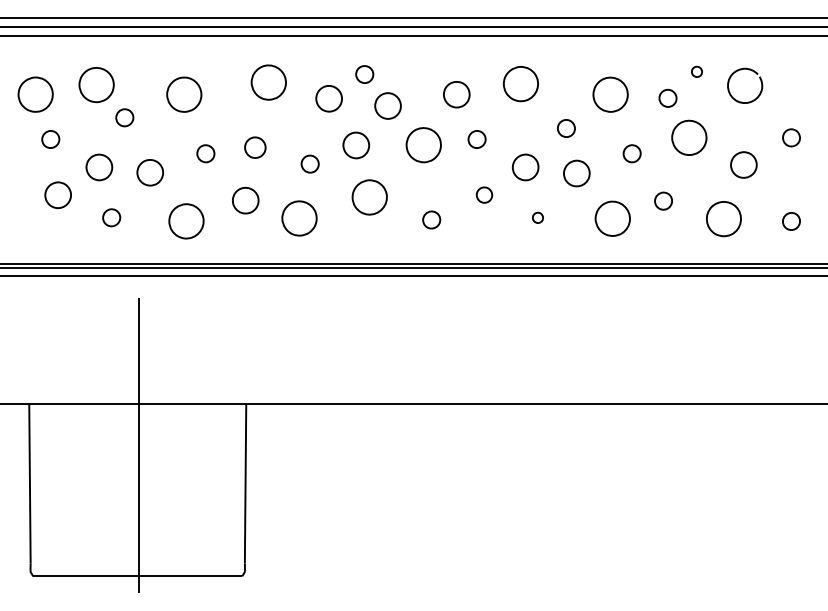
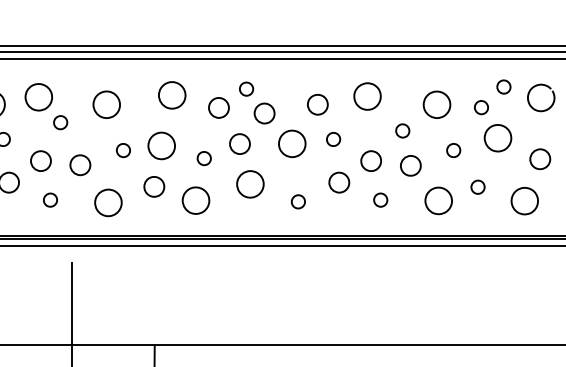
part: (696, 71) -> (503, 86), size x1.67
part: (255, 147) -> (161, 145), size x1.67
part: (484, 194) -> (339, 182), size x1.67
part: (537, 217) -> (380, 199), size x1.67

